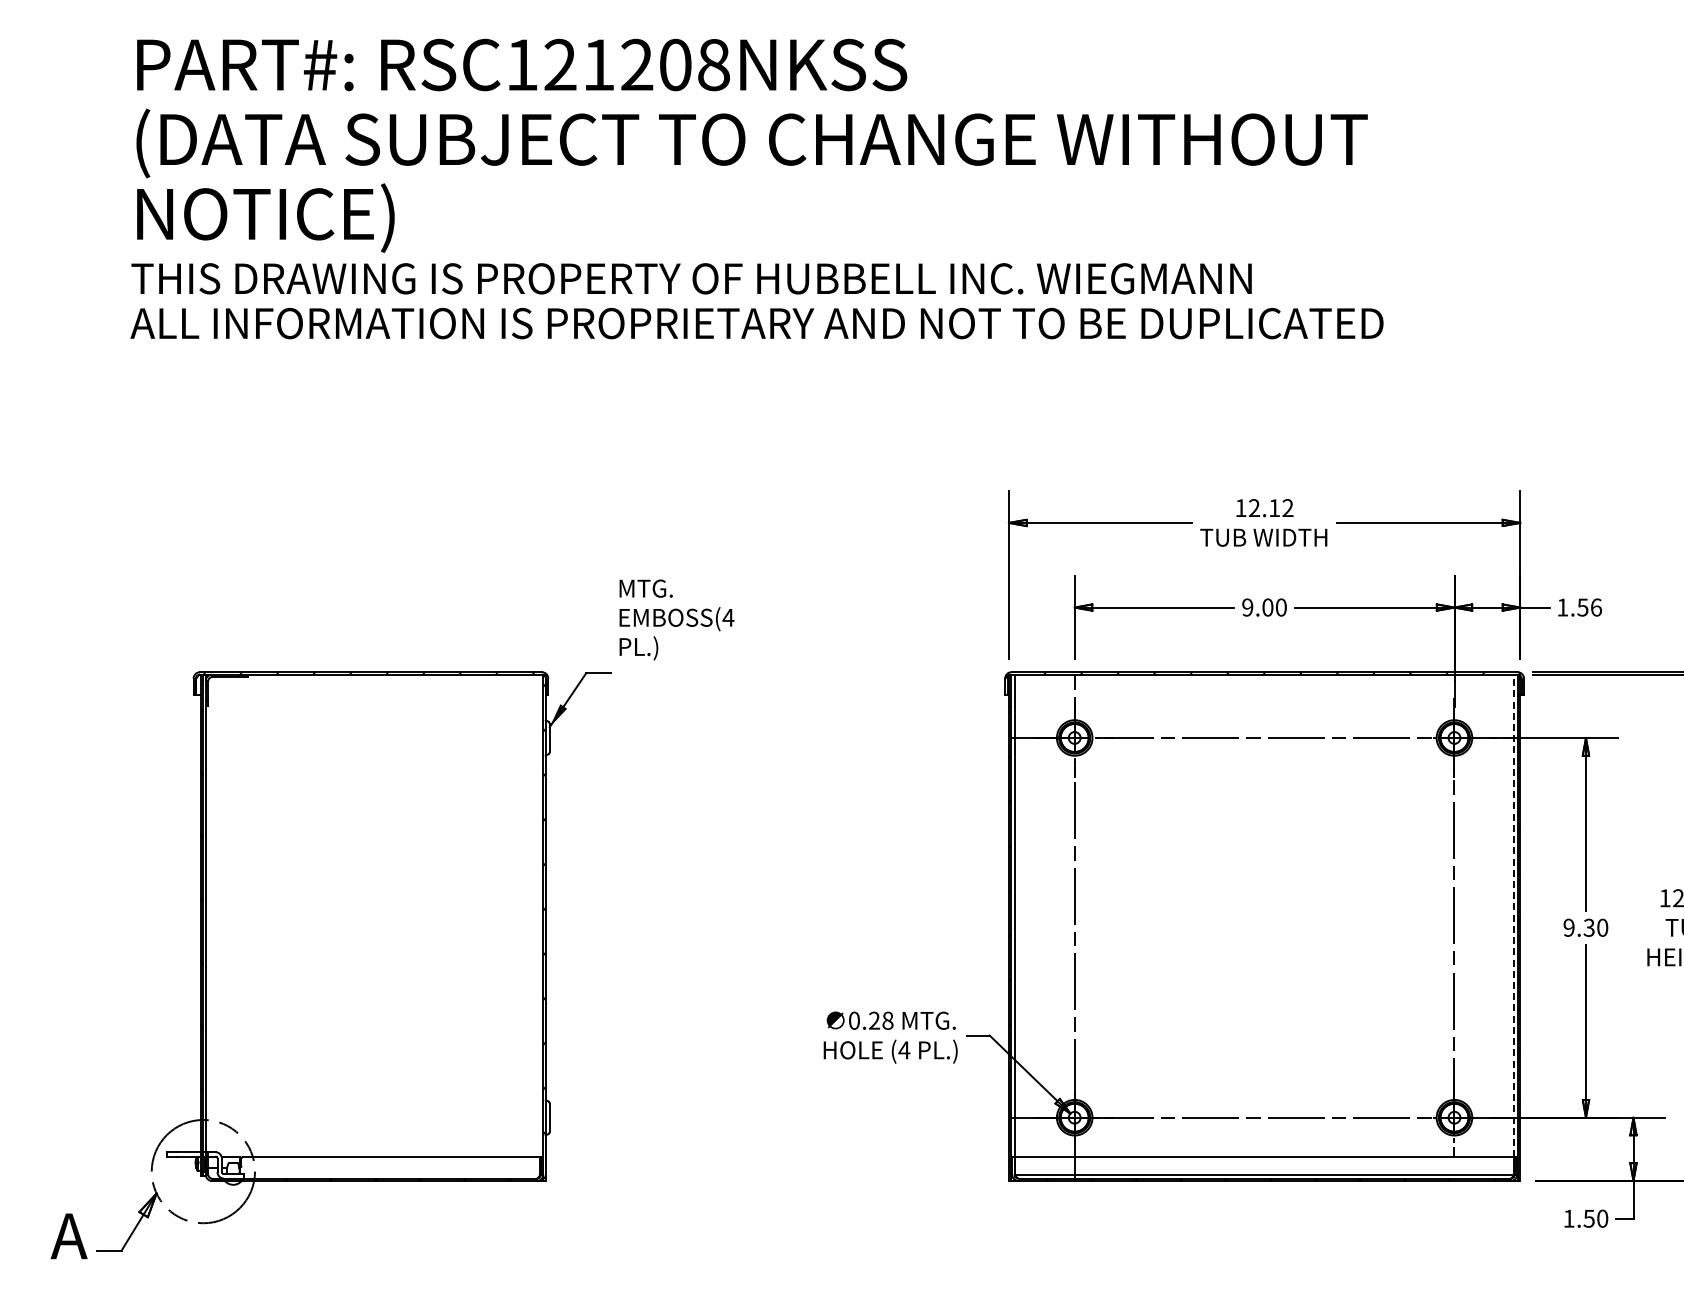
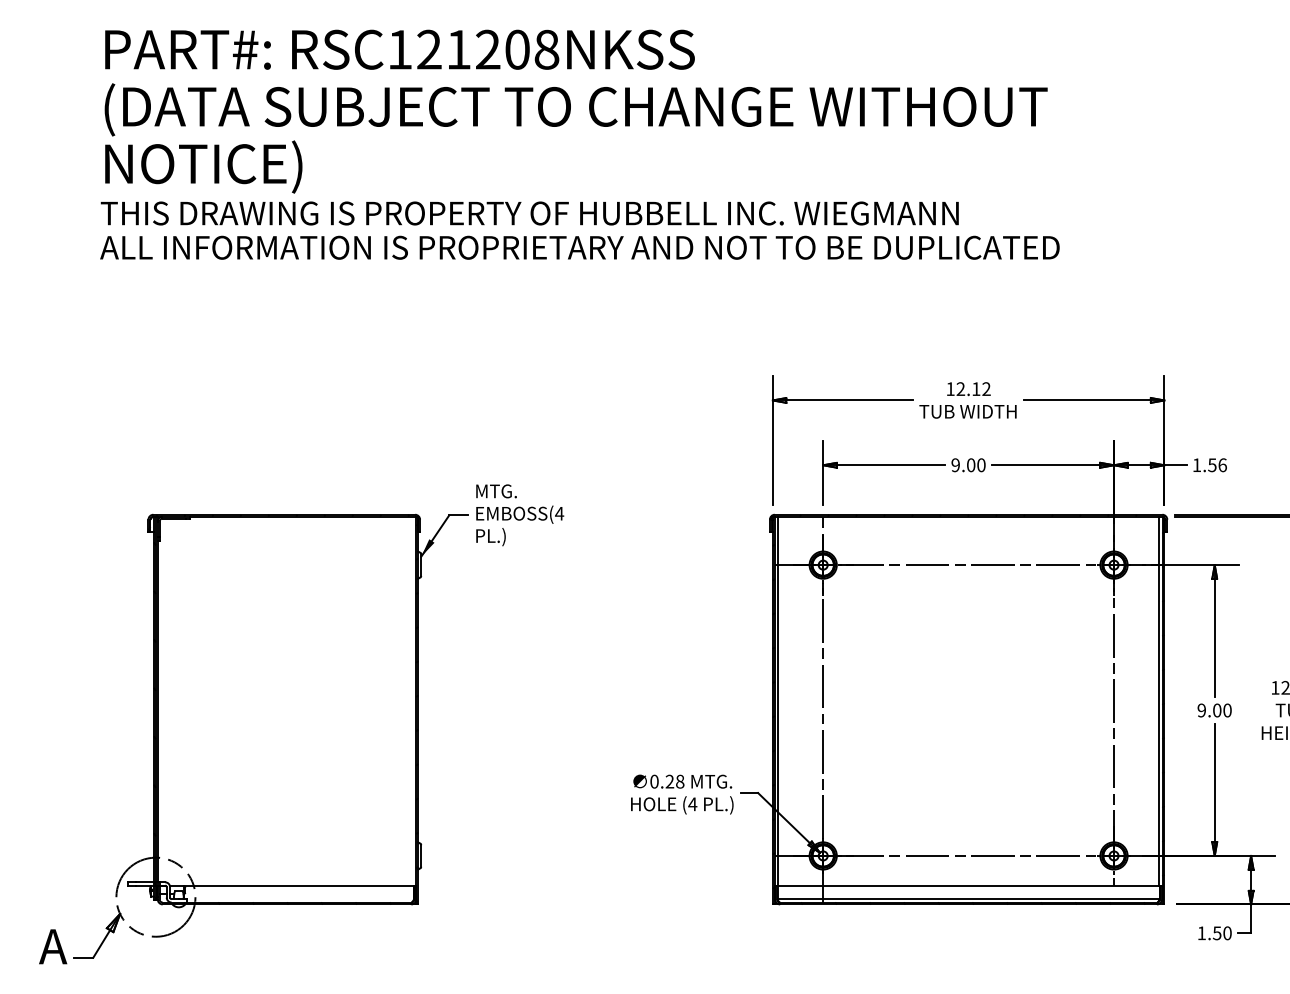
text: (676, 619) -> (519, 514), moved
line: (1513, 915) -> (1159, 701), dashed -> solid
text: (1588, 927) -> (1216, 710), 9.30 -> 9.00

